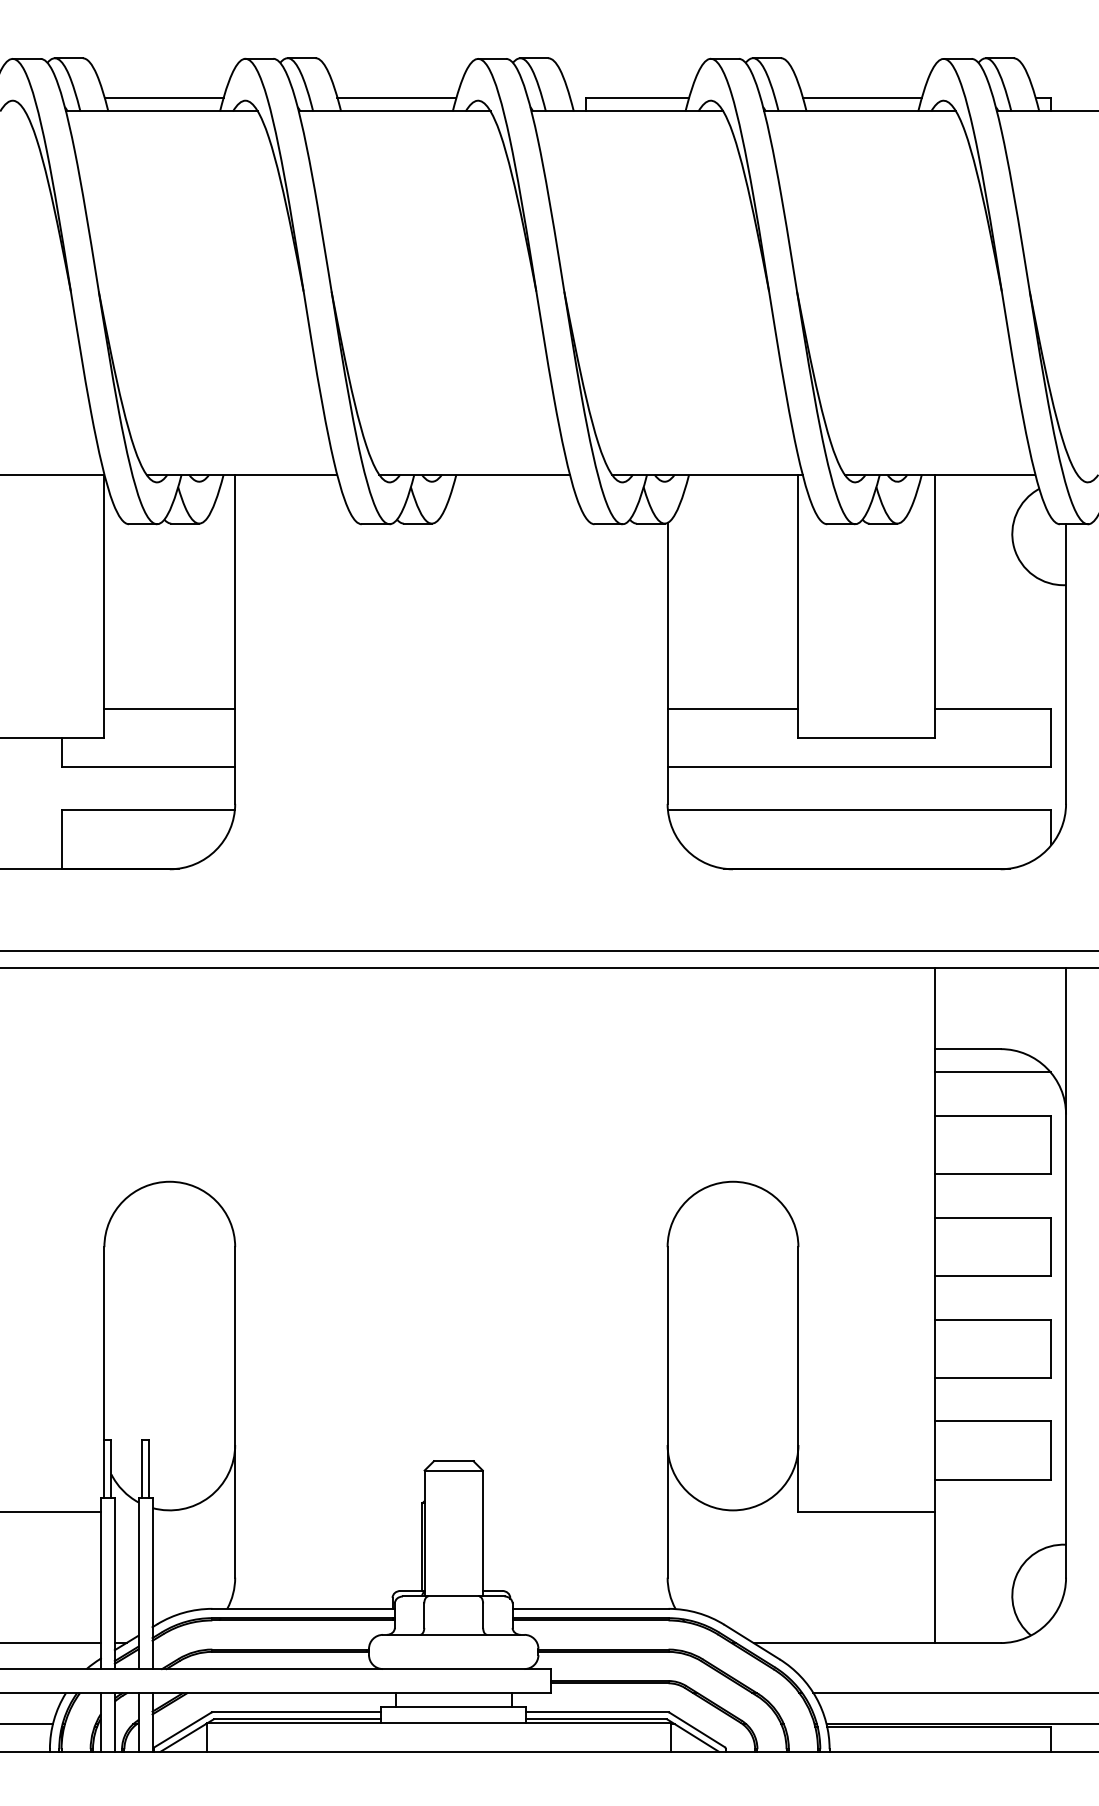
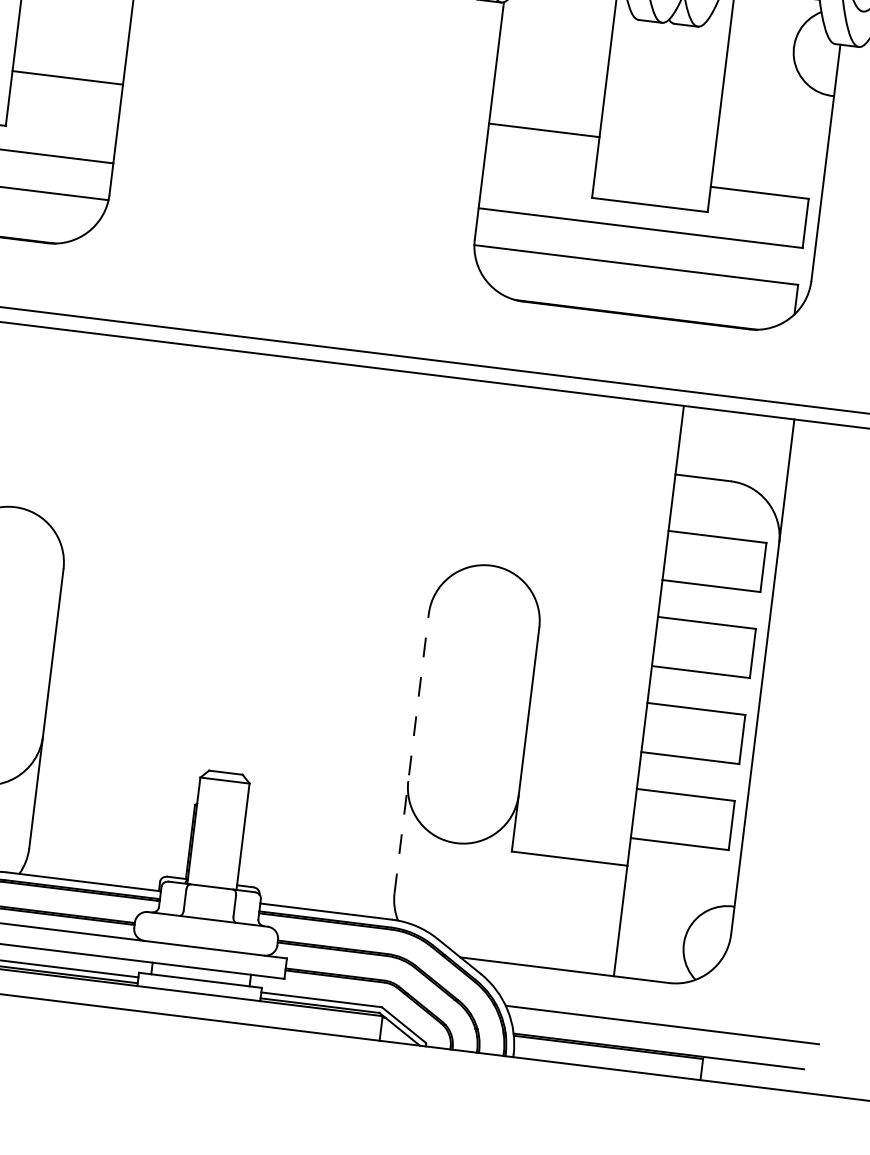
line: (169, 708) -> (67, 77), moved
line: (732, 708) -> (543, 130), moved
line: (992, 1072) -> (721, 500), removed
line: (667, 1411) -> (411, 752), solid -> dashed

